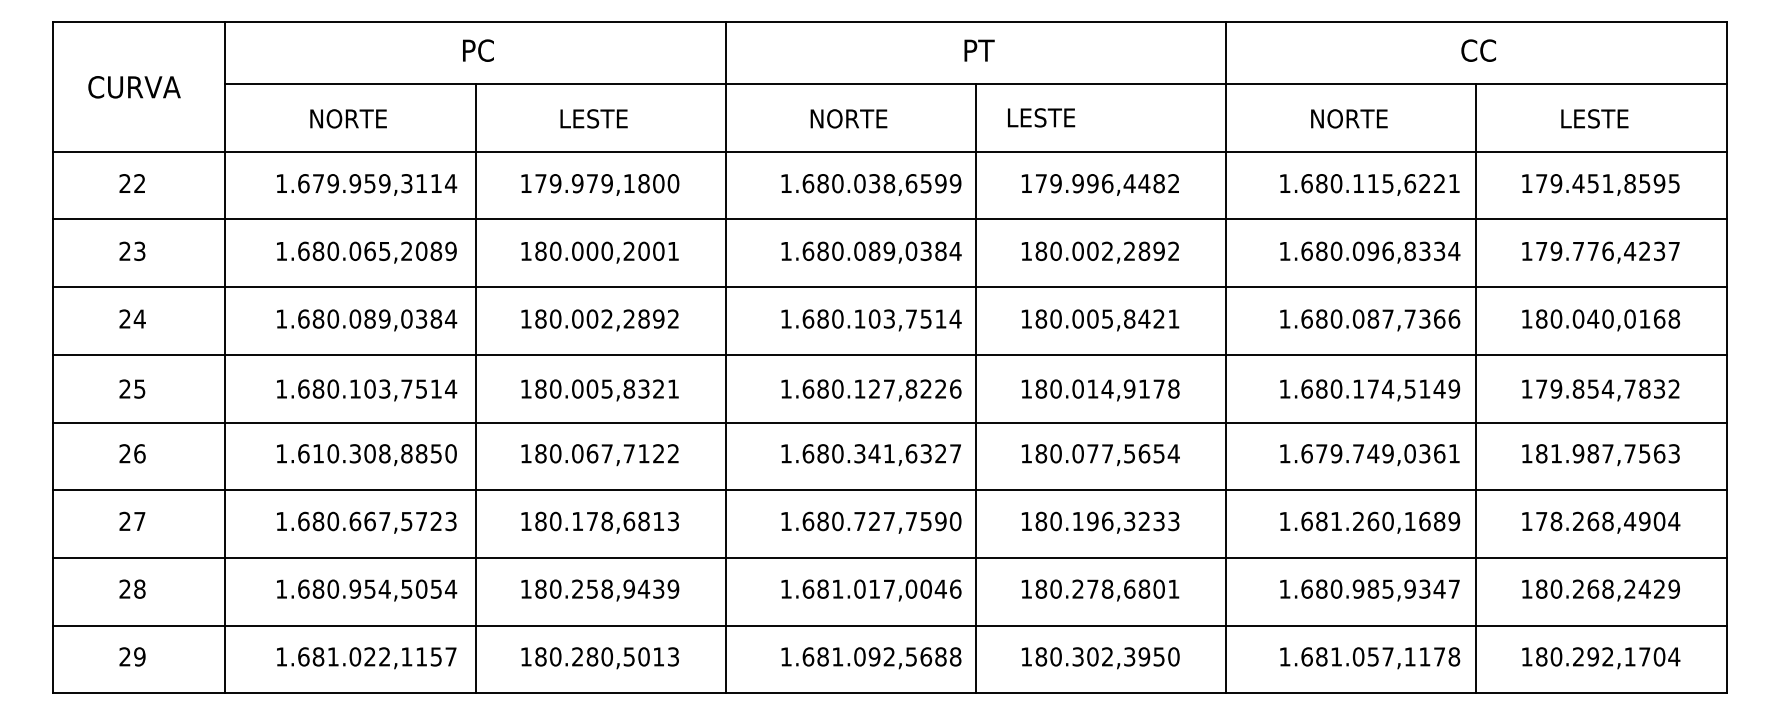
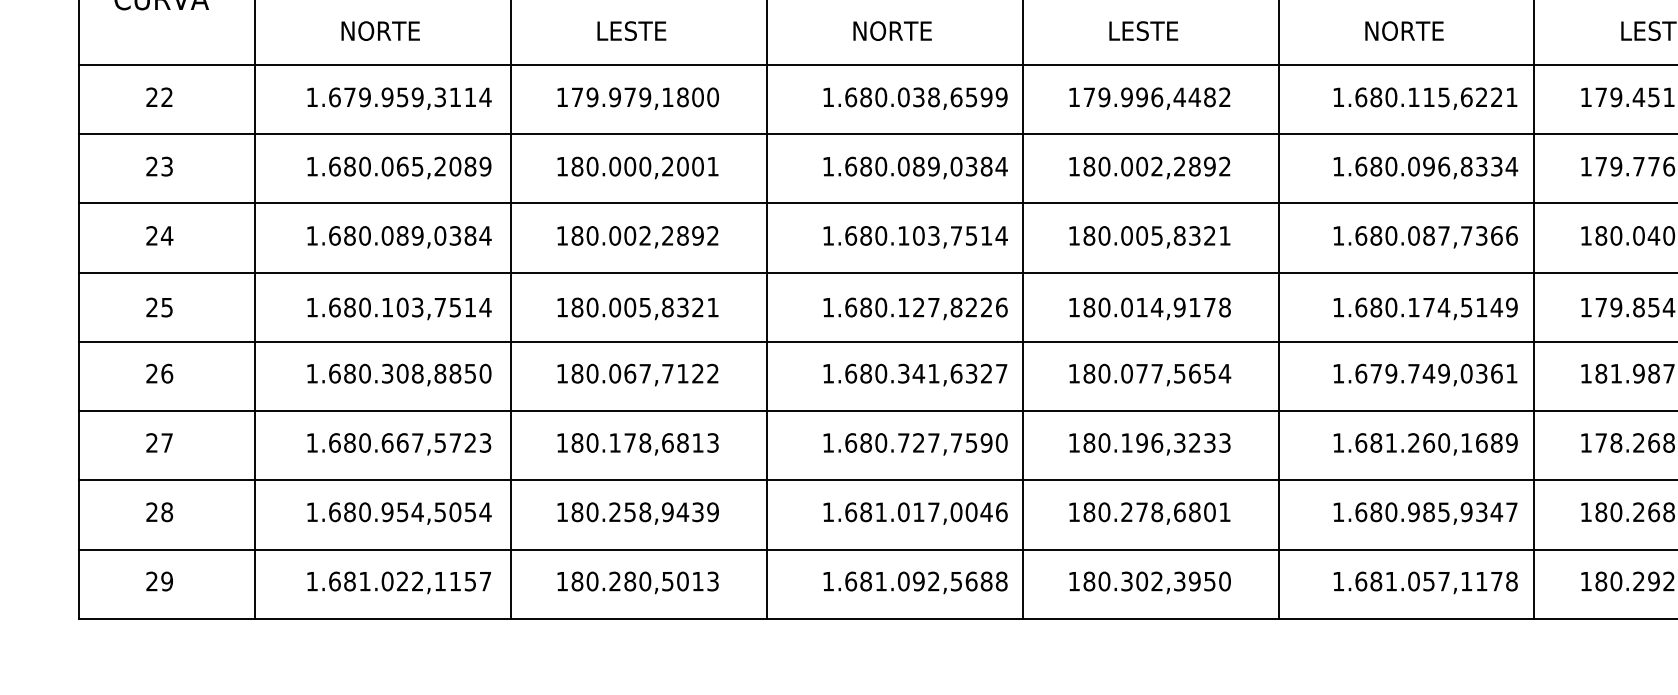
text: (1041, 117) -> (1143, 30), moved
text: (1144, 318) -> (1194, 235), 180.005,8421 -> 180.005,8321
text: (318, 453) -> (349, 373), 1.610.308,8850 -> 1.680.308,8850

